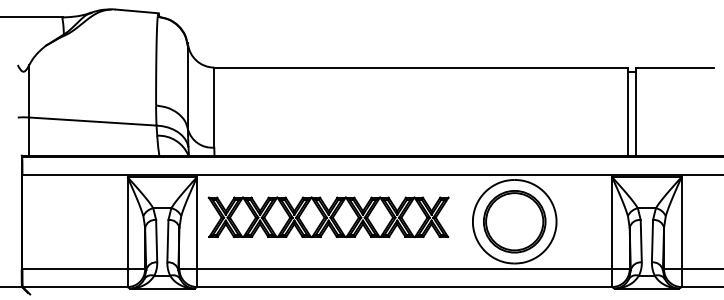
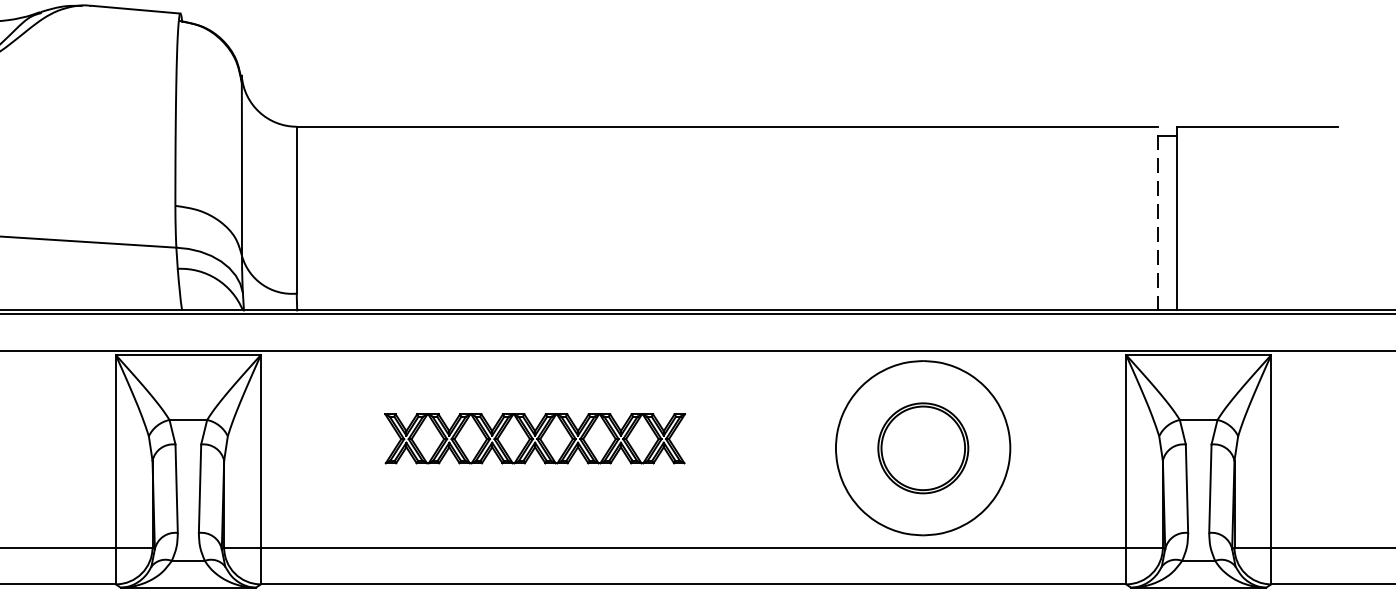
line: (627, 111) -> (1158, 218), solid -> dashed
part: (328, 216) -> (534, 437), size x0.6
part: (514, 221) -> (922, 447), size x0.7

